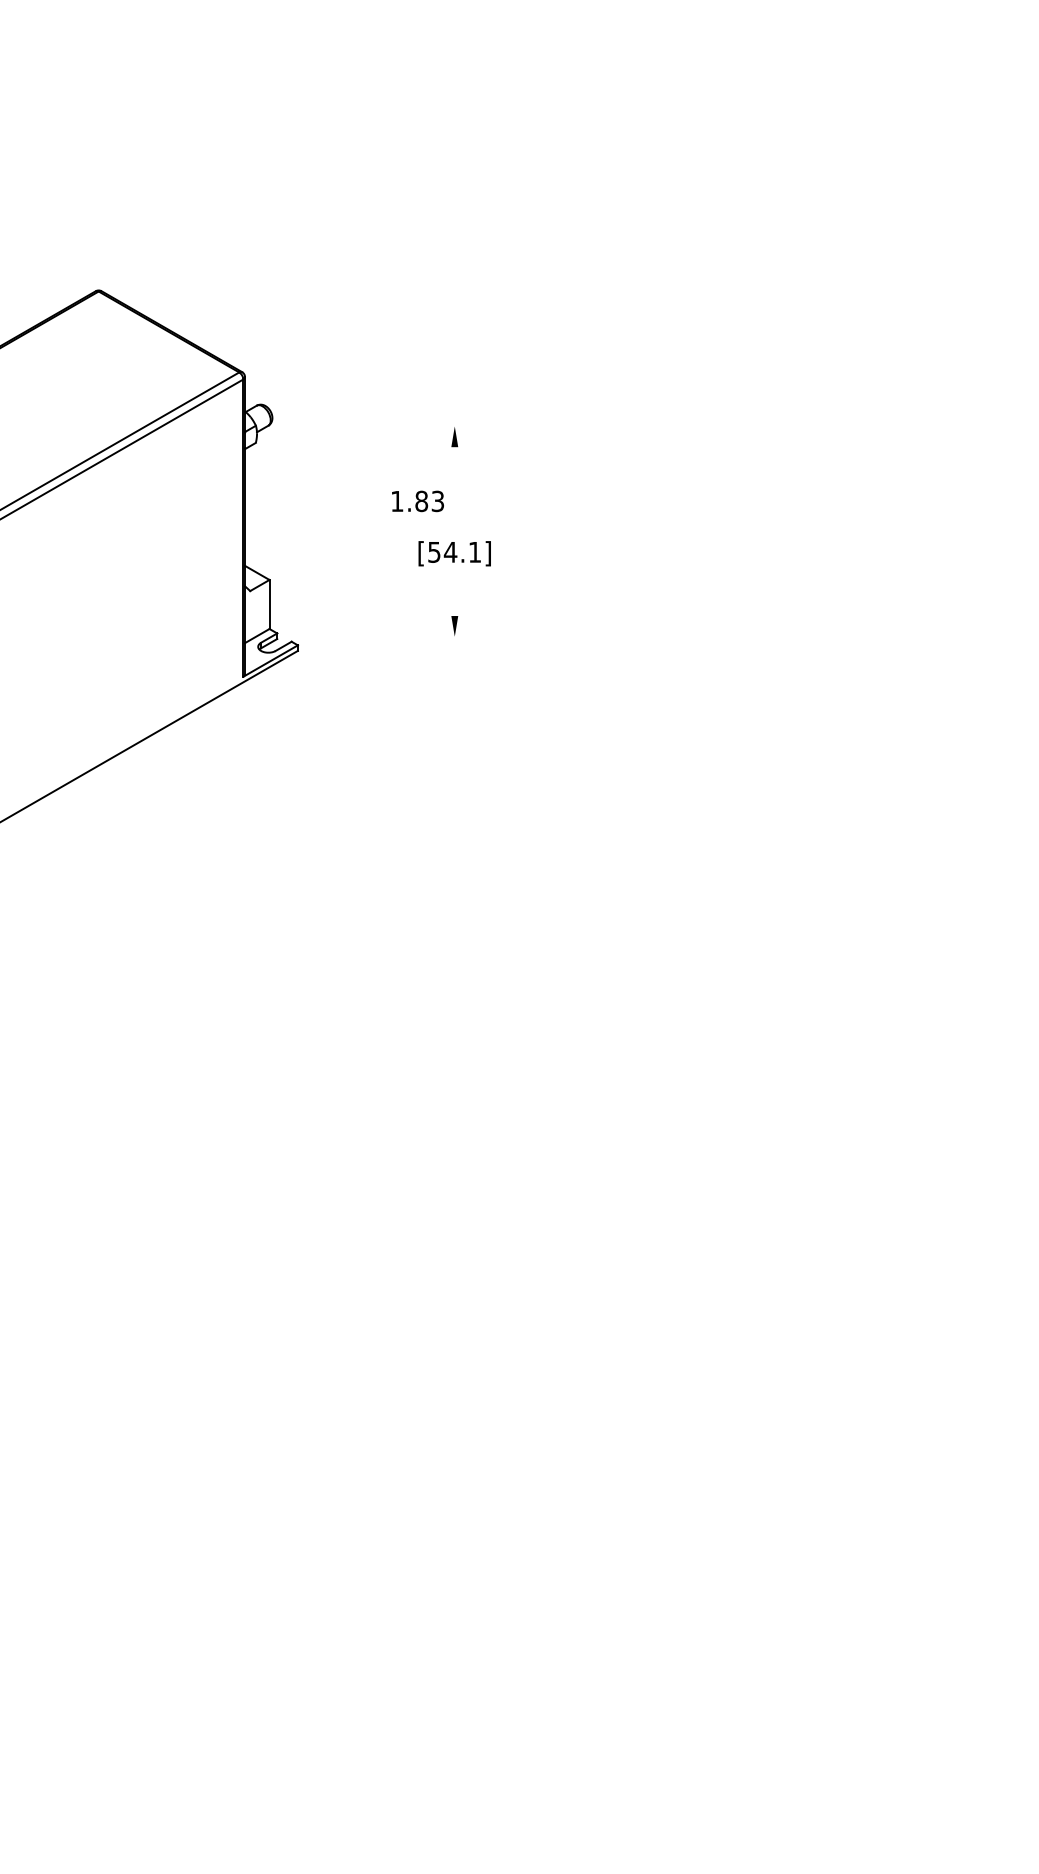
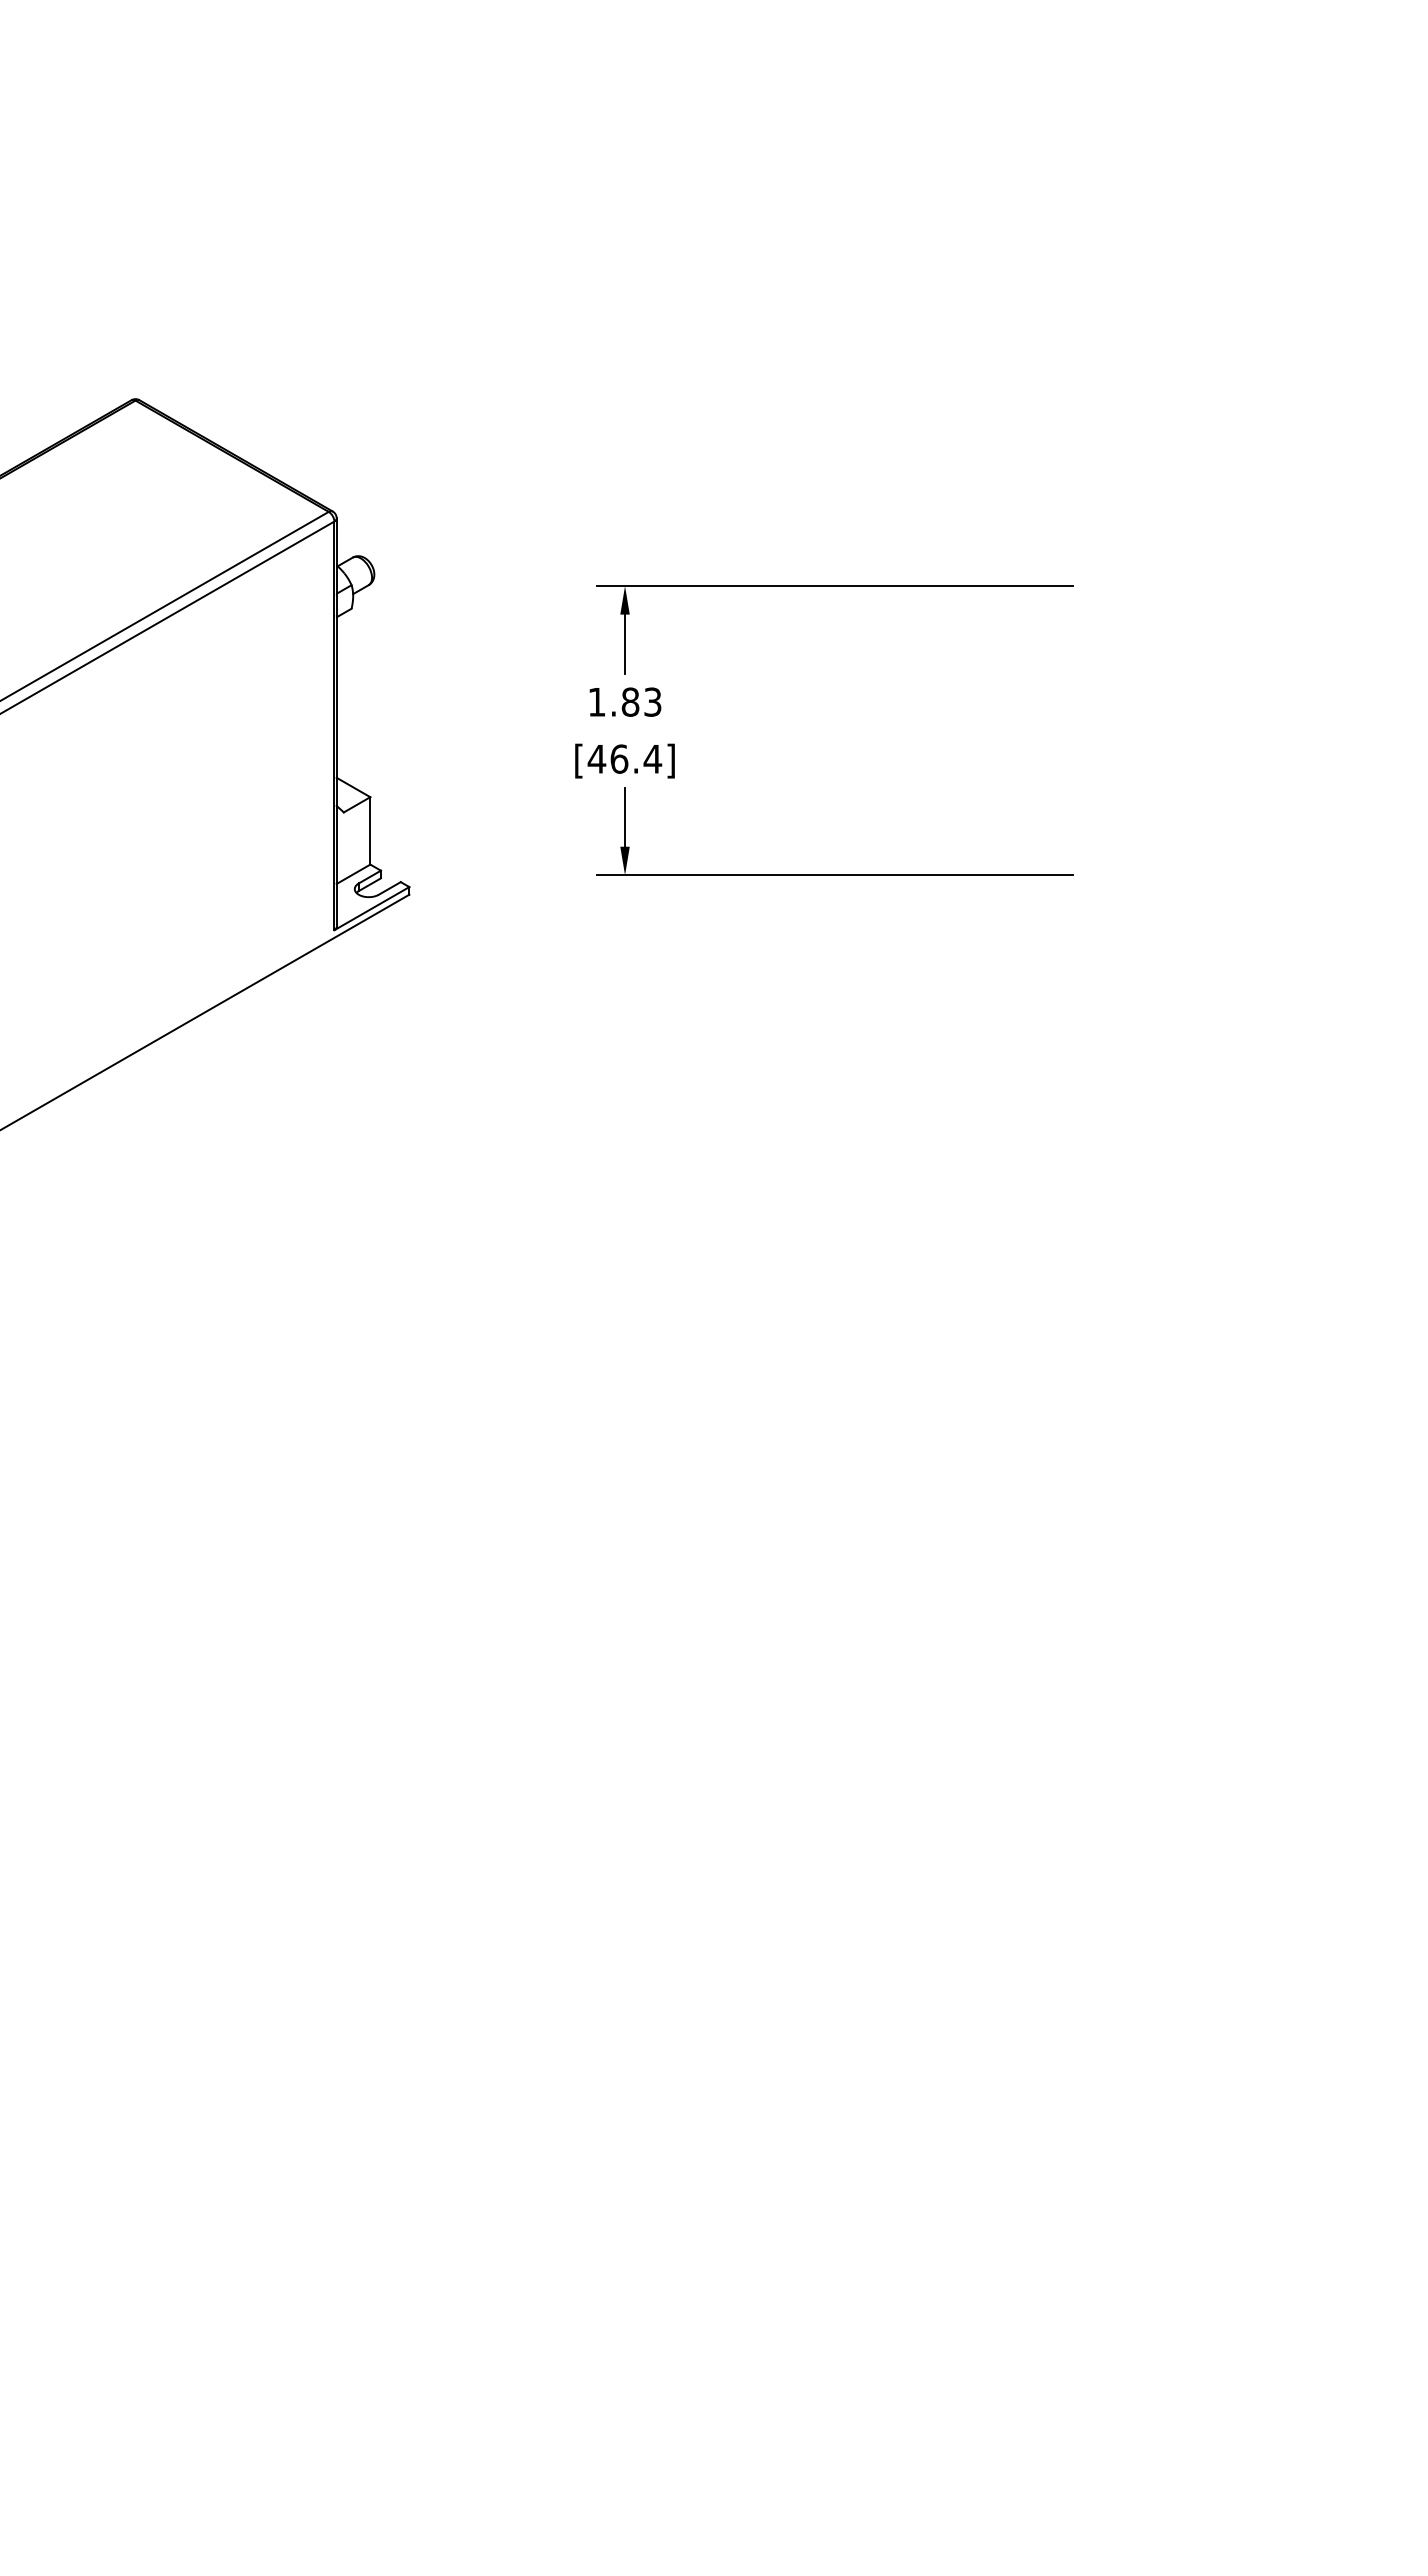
line: (607, 426) -> (834, 586), added
line: (455, 468) -> (625, 643), added
text: (418, 500) -> (625, 701), moved
text: (454, 551) -> (624, 758), [54.1] -> [46.4]
line: (455, 594) -> (625, 816), added
line: (607, 636) -> (834, 875), added

